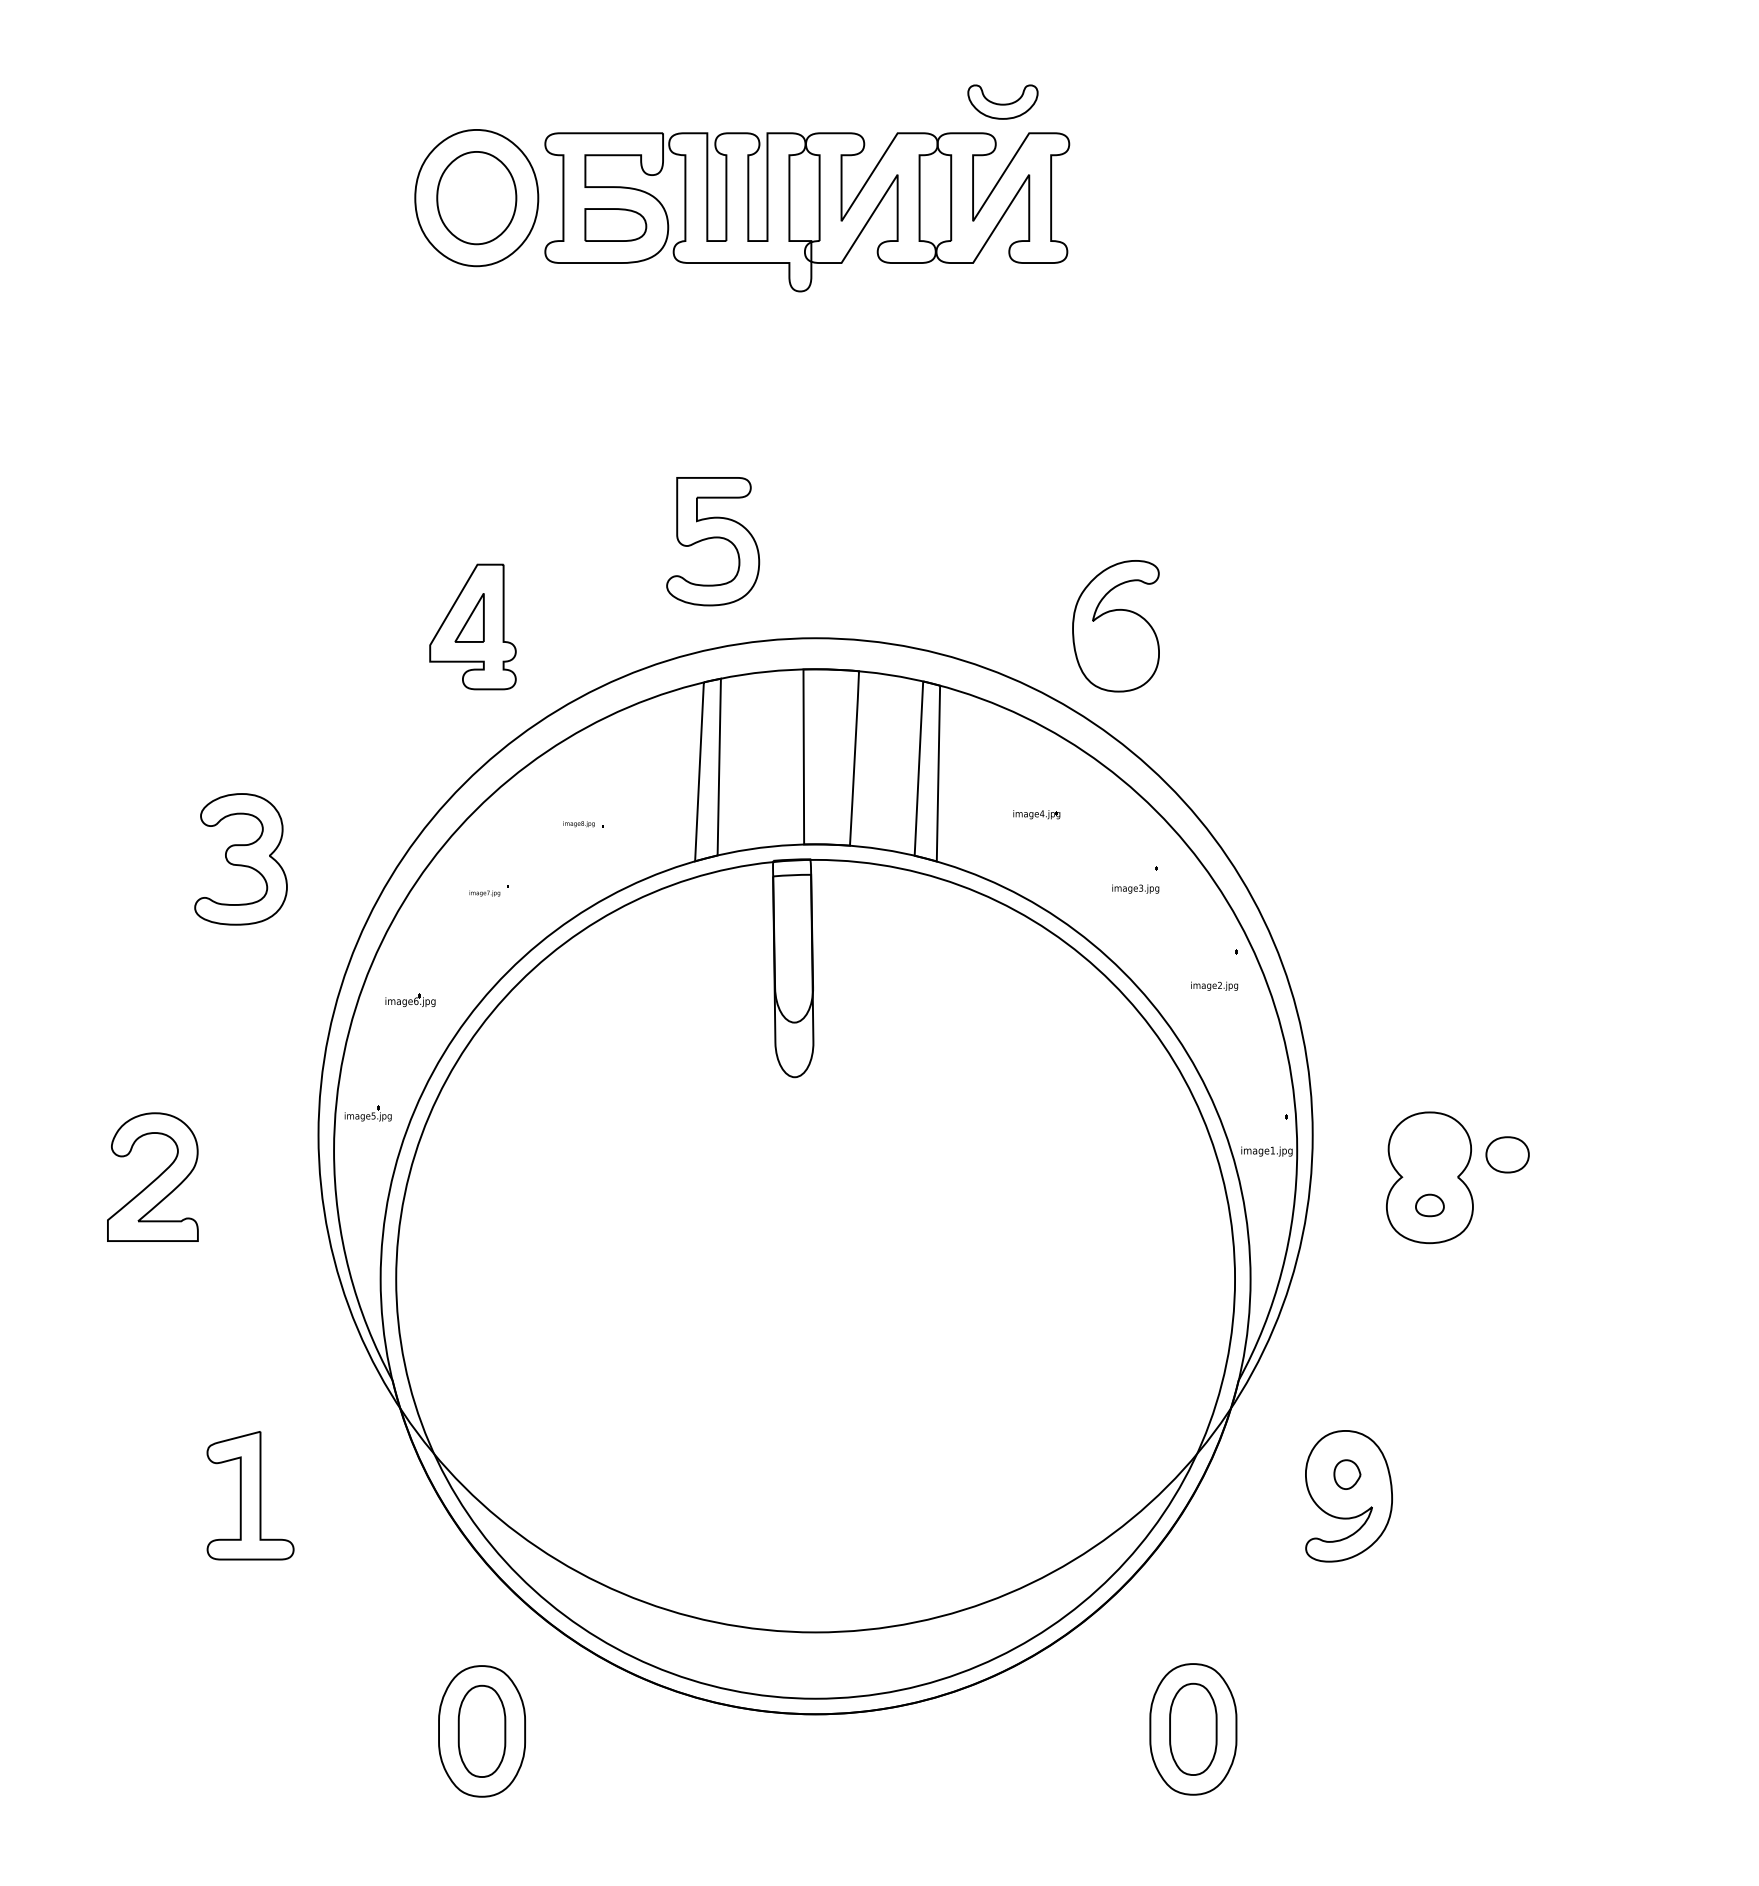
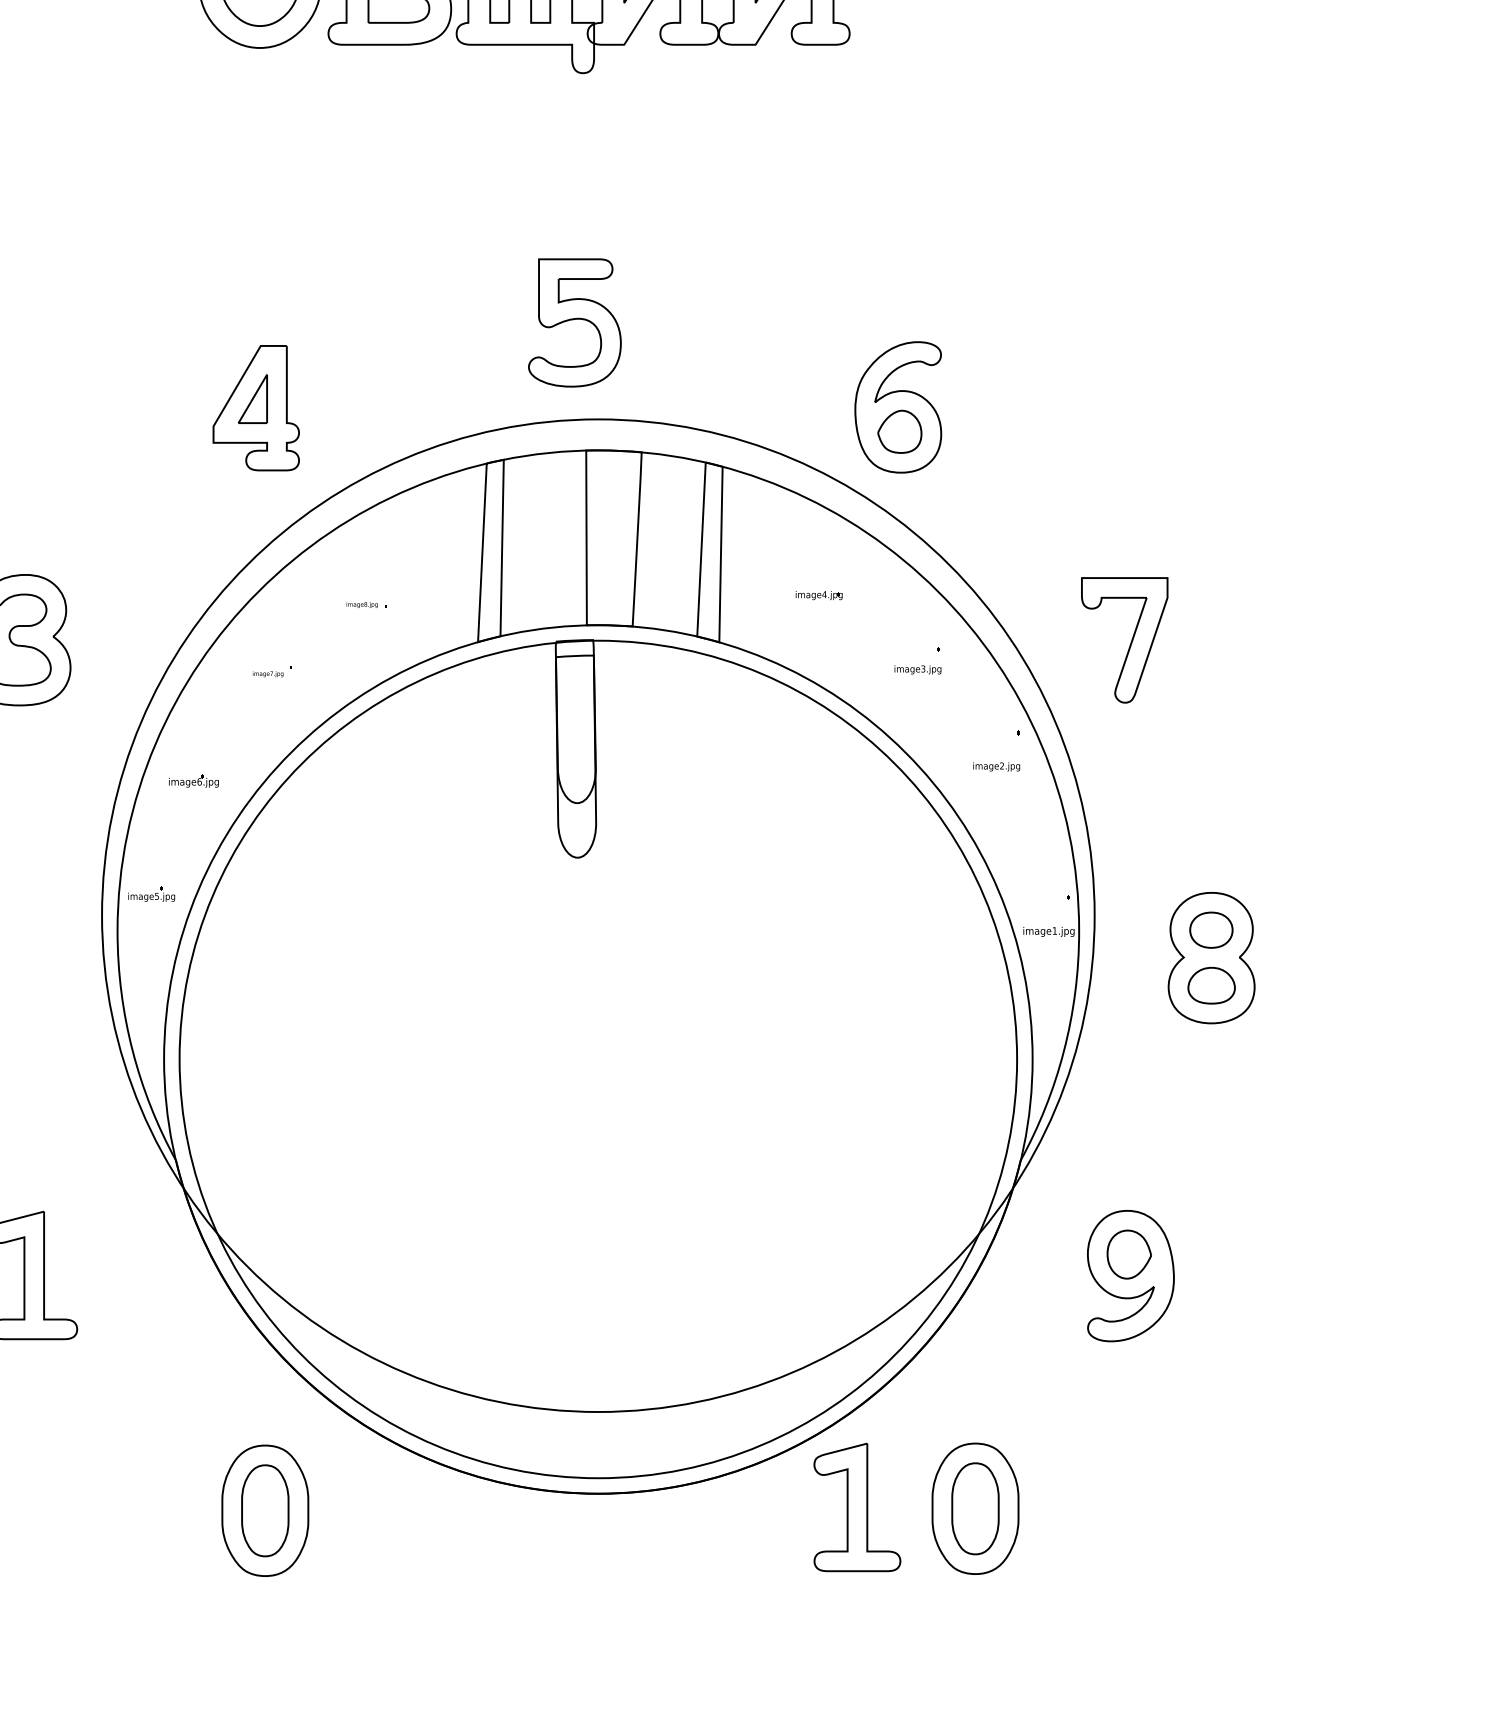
part: (713, 541) -> (575, 322), moved
part: (1117, 650) -> (899, 431), added
part: (1348, 861) -> (1130, 642), added
part: (1507, 1154) -> (1211, 929), moved
part: (1429, 1205) -> (1211, 985), size x1.67
part: (1347, 1474) -> (1129, 1254), size x1.67
part: (1074, 1727) -> (856, 1506), added

